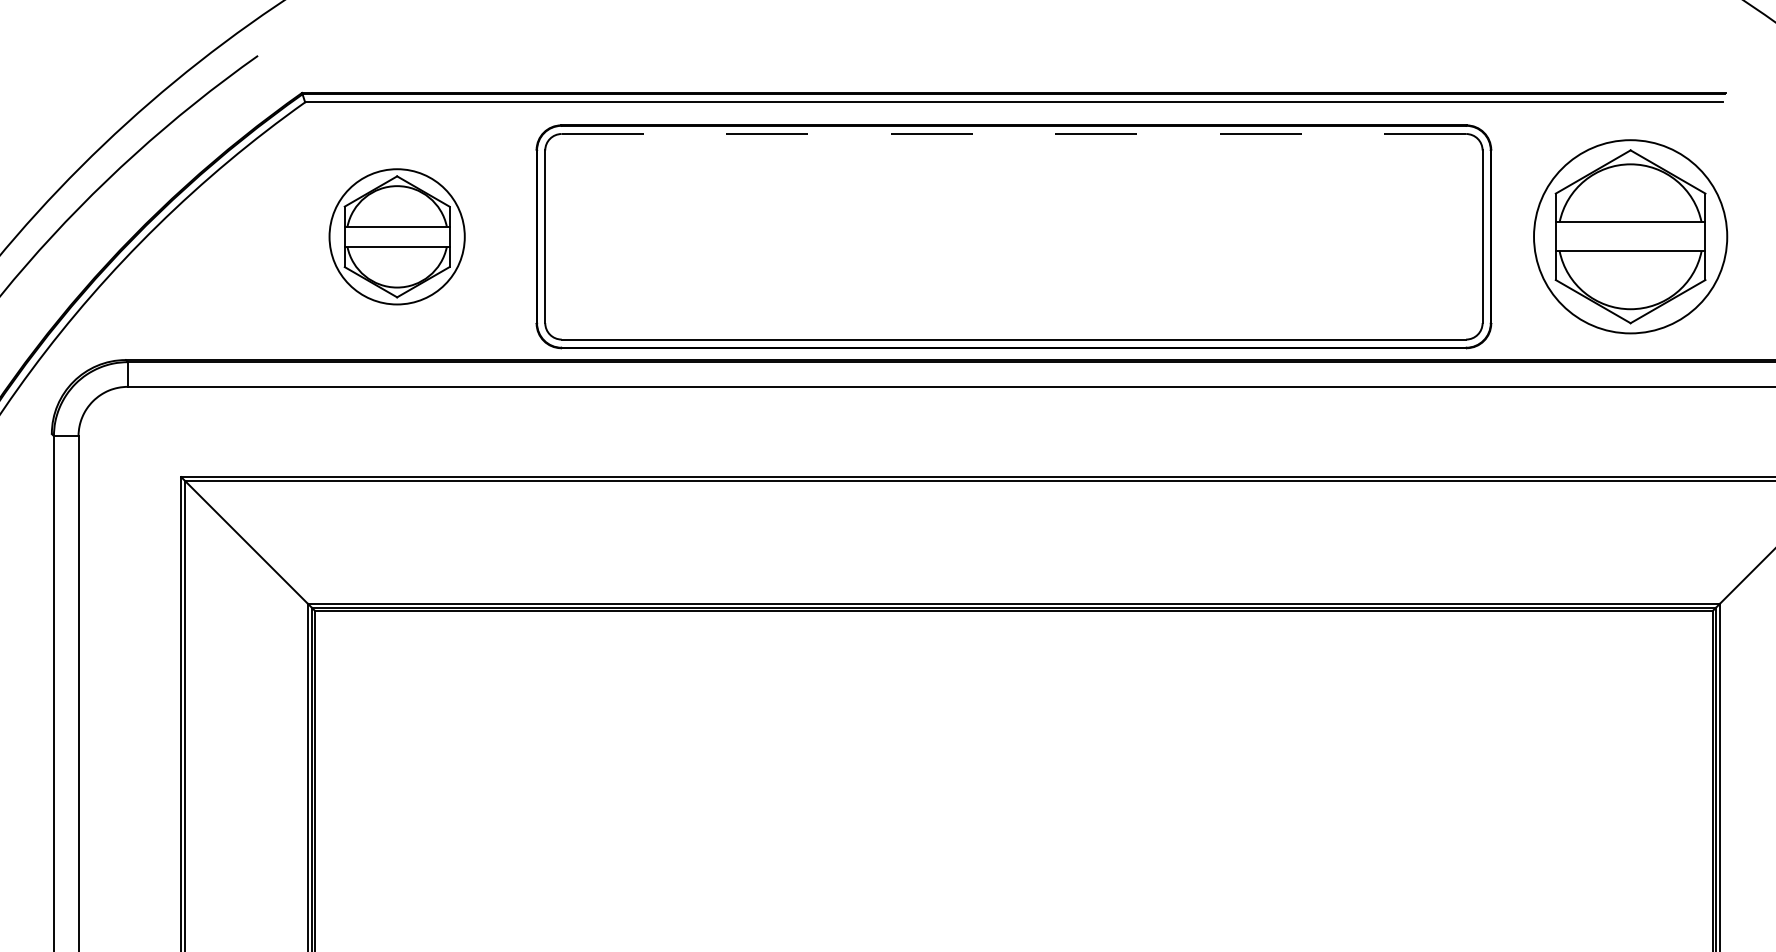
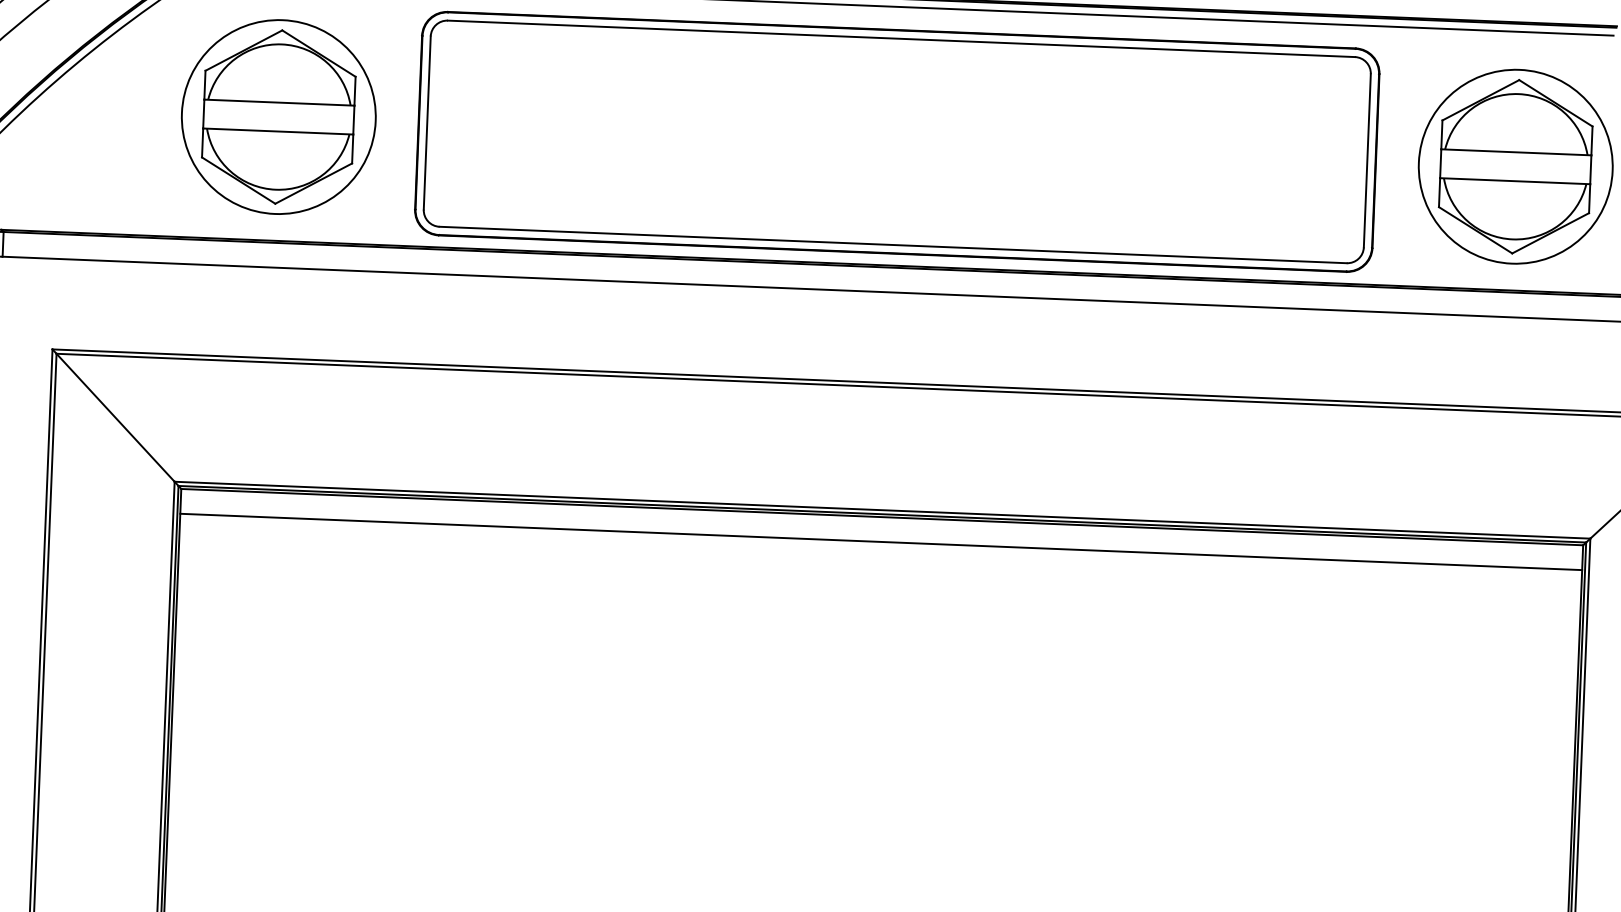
line: (1013, 134) -> (900, 39), dashed -> solid
part: (396, 236) -> (278, 116), size x1.43
line: (1013, 635) -> (880, 541), added

